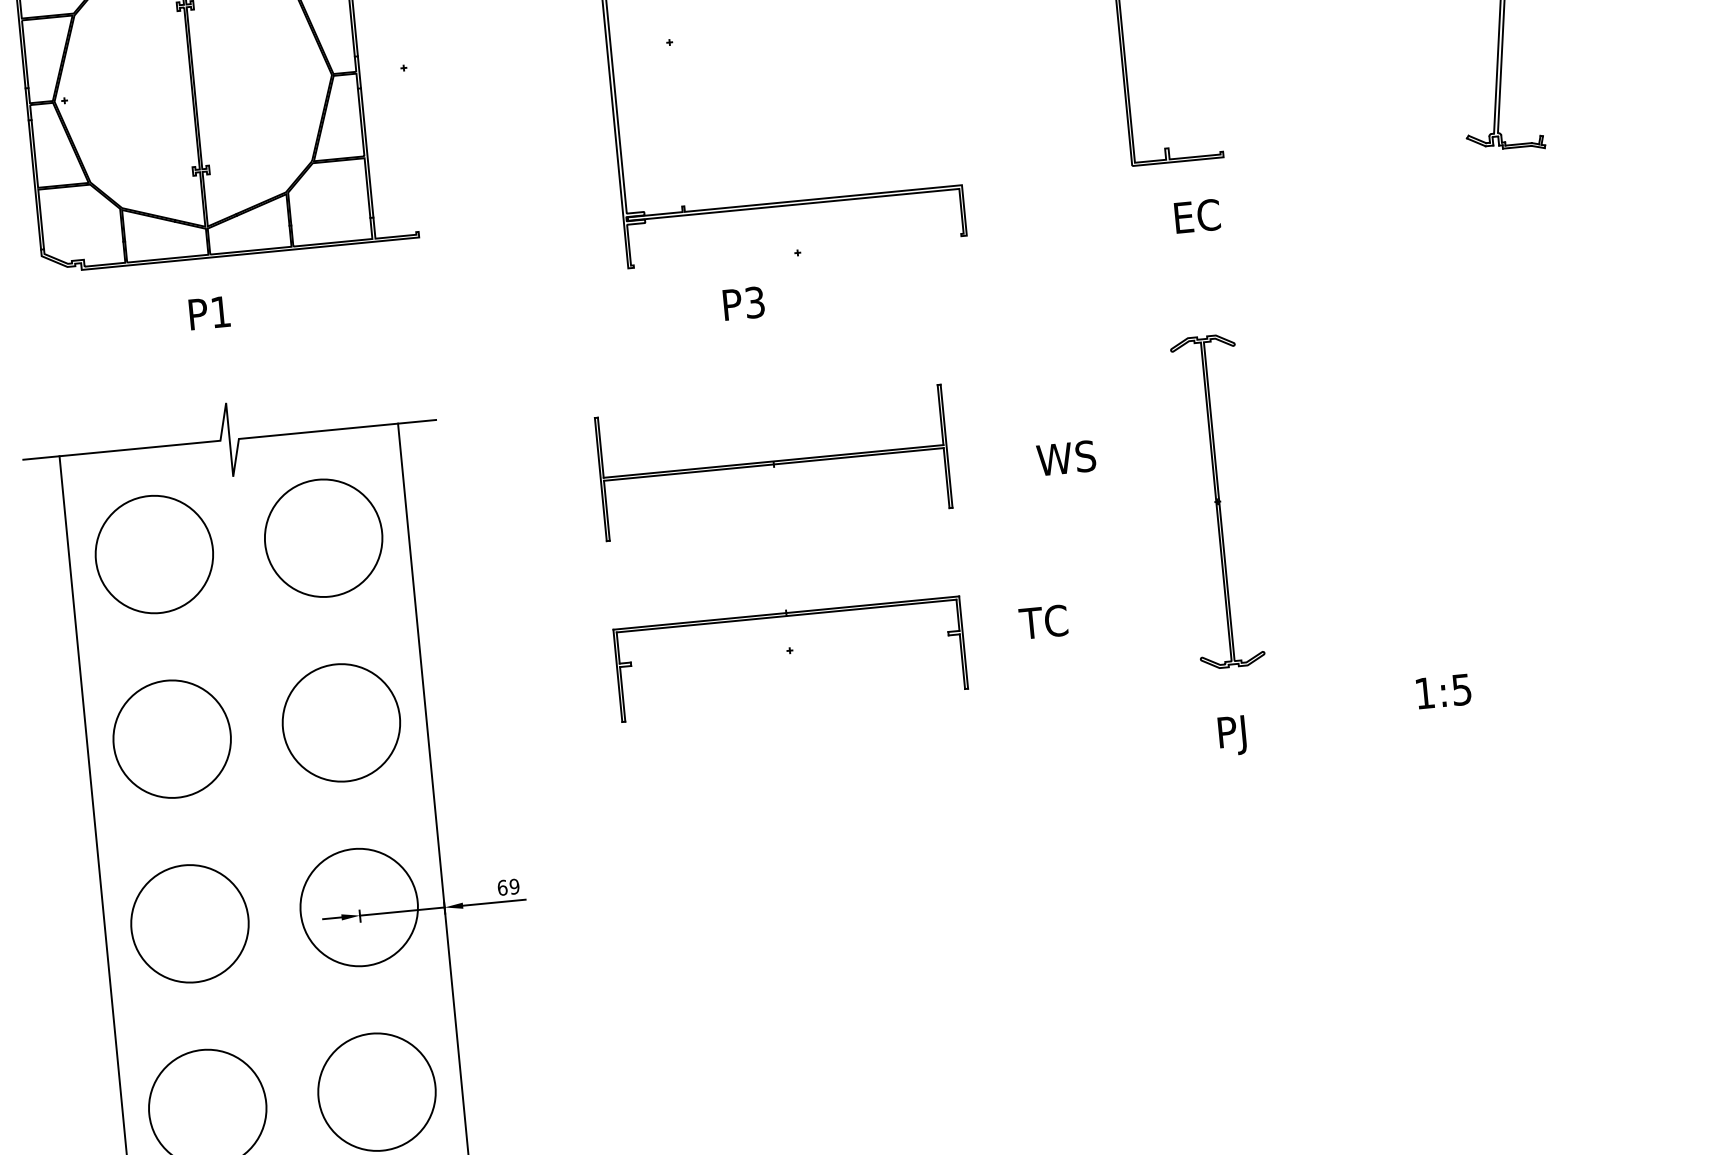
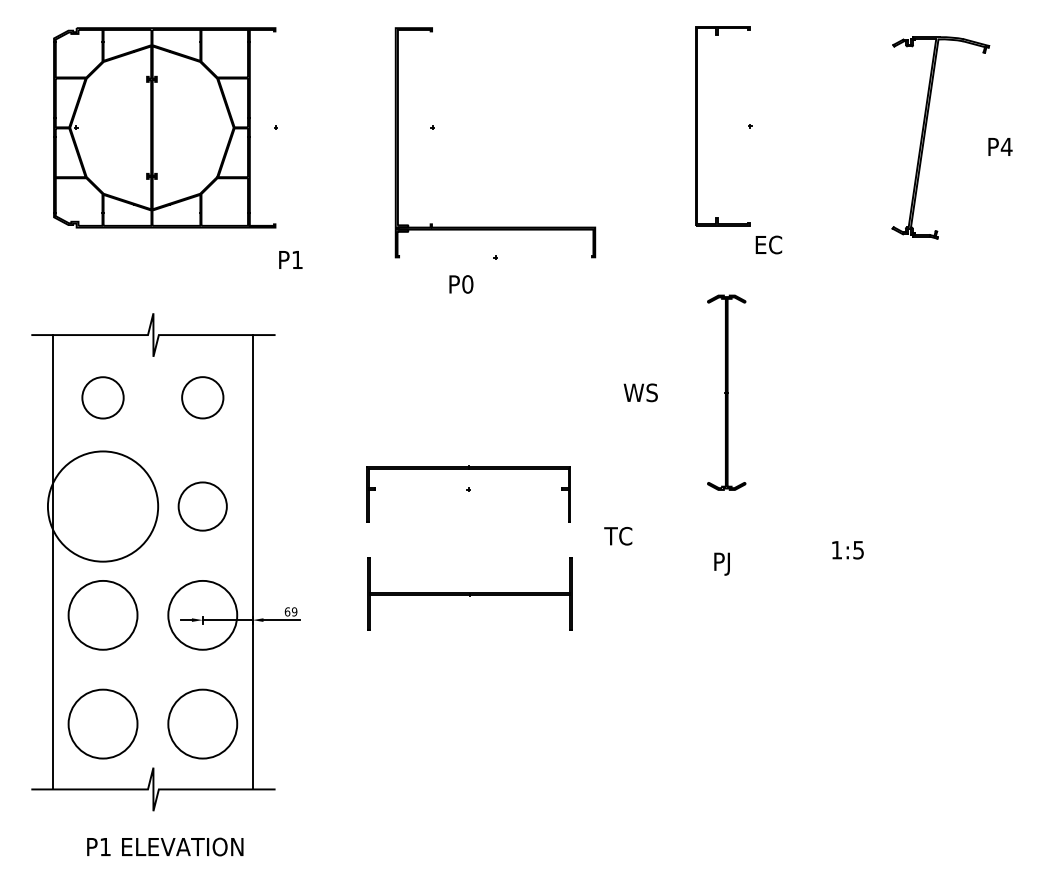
text: (1196, 215) -> (768, 244), moved
text: (754, 302) -> (467, 284), P3 -> P0
text: (208, 312) -> (290, 259), moved
part: (773, 461) -> (469, 593), moved
part: (1217, 501) -> (726, 392), moved
circle: (323, 537) -> (202, 397), size x0.6
circle: (153, 554) -> (102, 397), size x0.6
text: (1044, 622) -> (618, 536), moved
circle: (340, 722) -> (202, 506), size x0.7
circle: (171, 739) -> (102, 506), size x1.6

